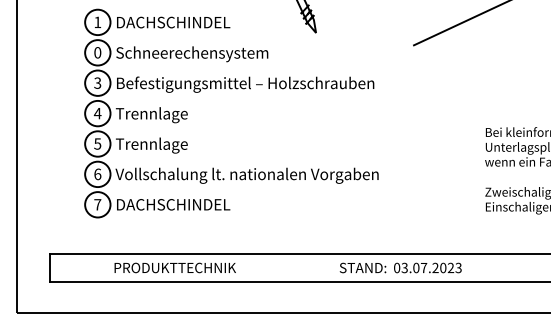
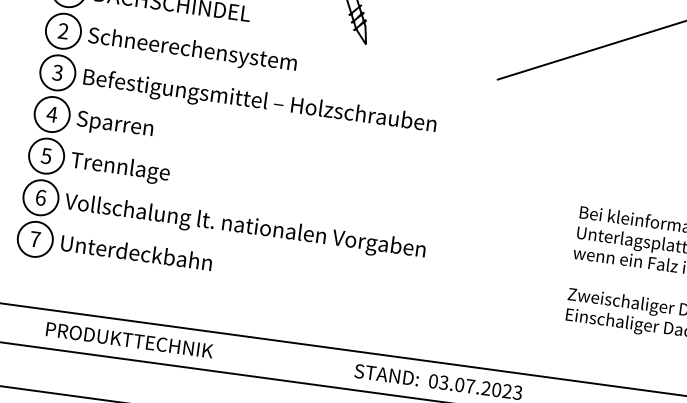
text: (97, 52) -> (63, 30), 0 -> 2
text: (151, 115) -> (125, 127), Trennlage -> Sparren
text: (173, 204) -> (139, 253), DACHSCHINDEL -> Unterdeckbahn

